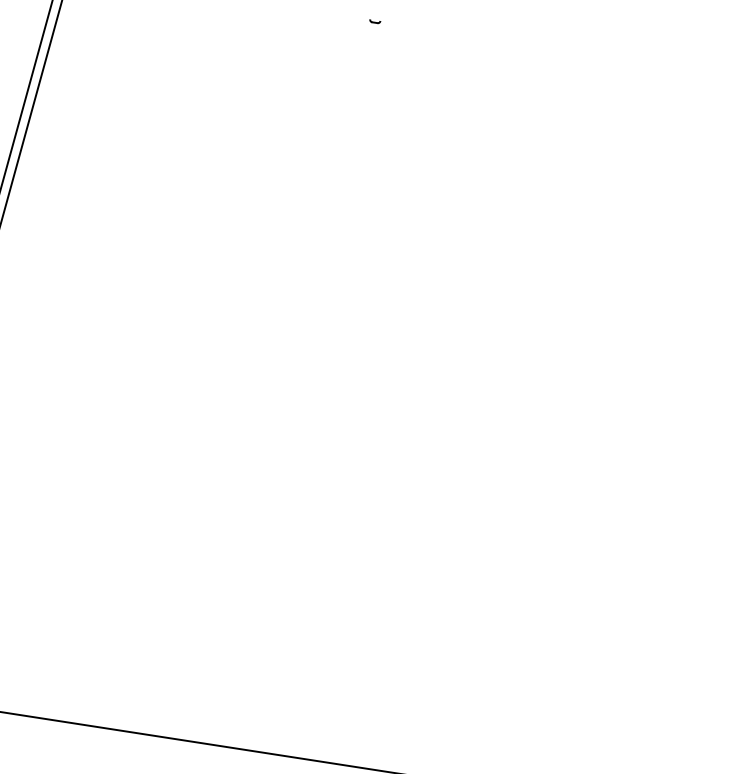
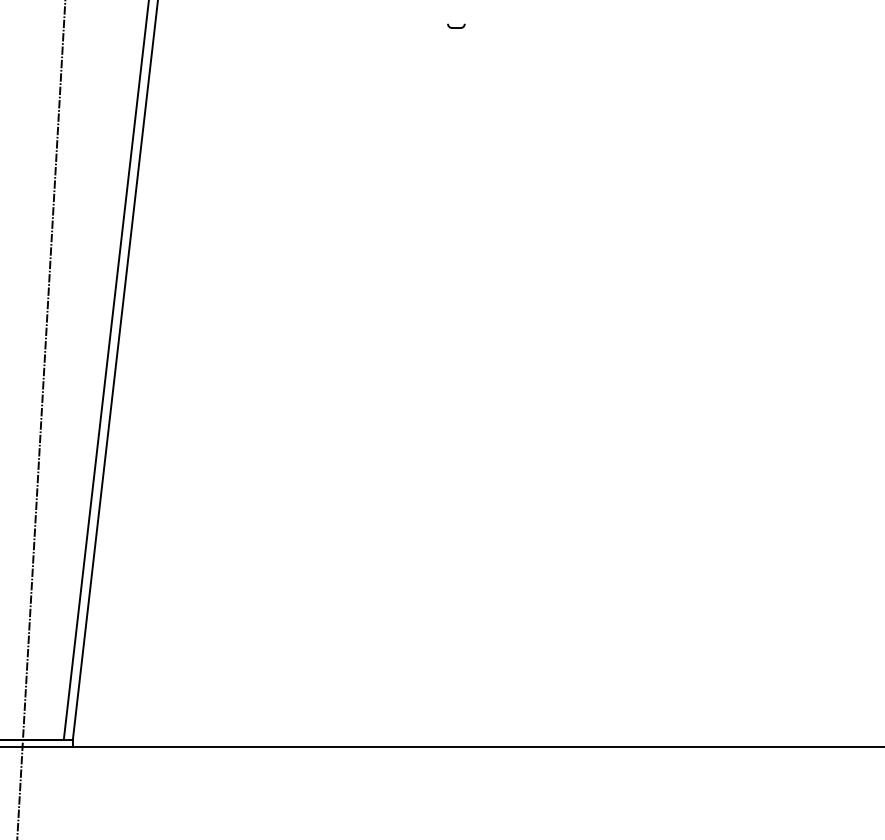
part: (375, 21) -> (456, 25), size x1.67

